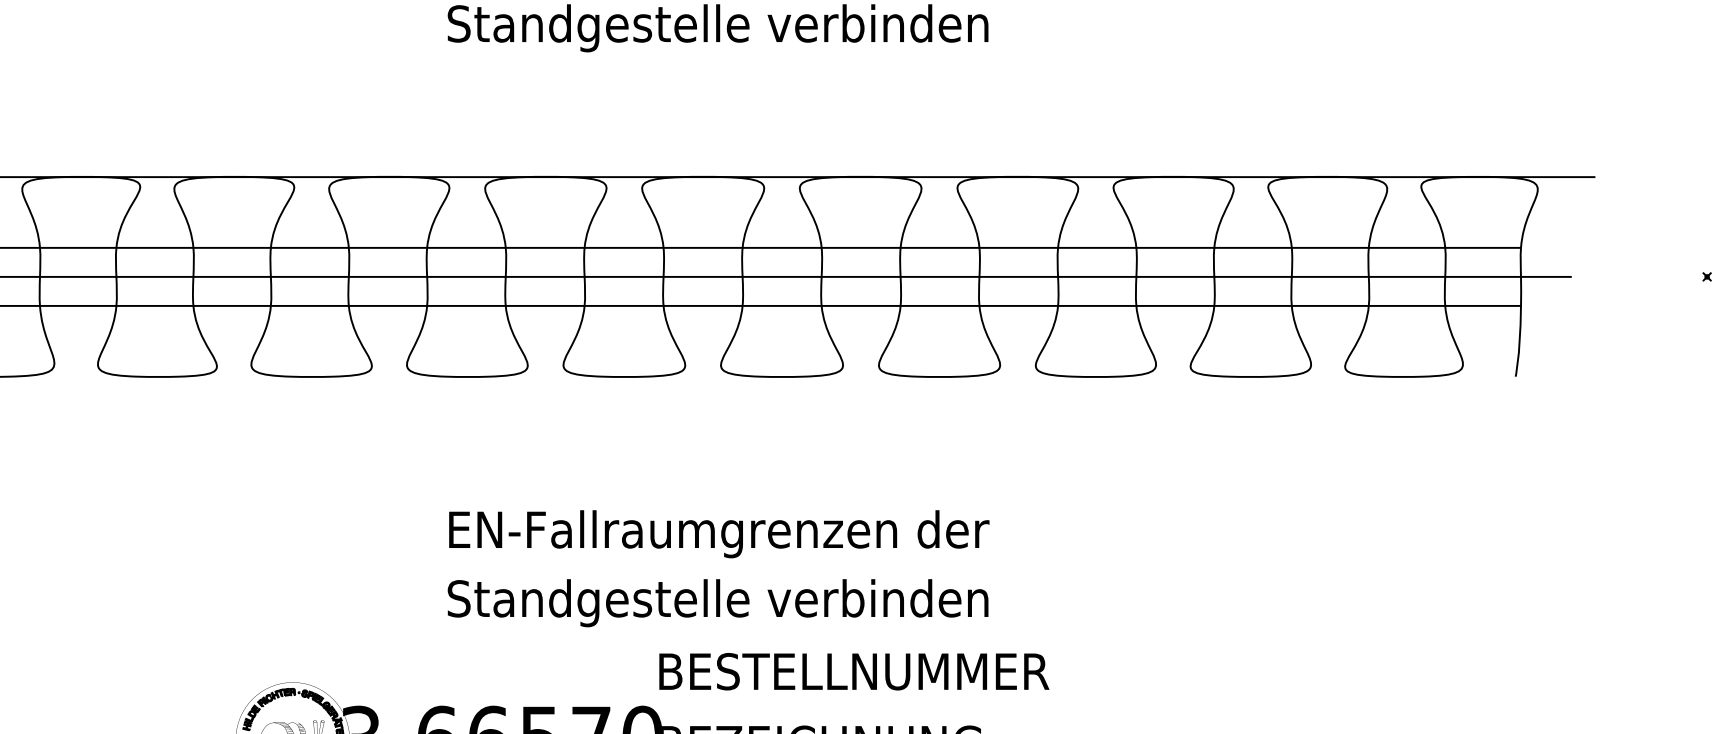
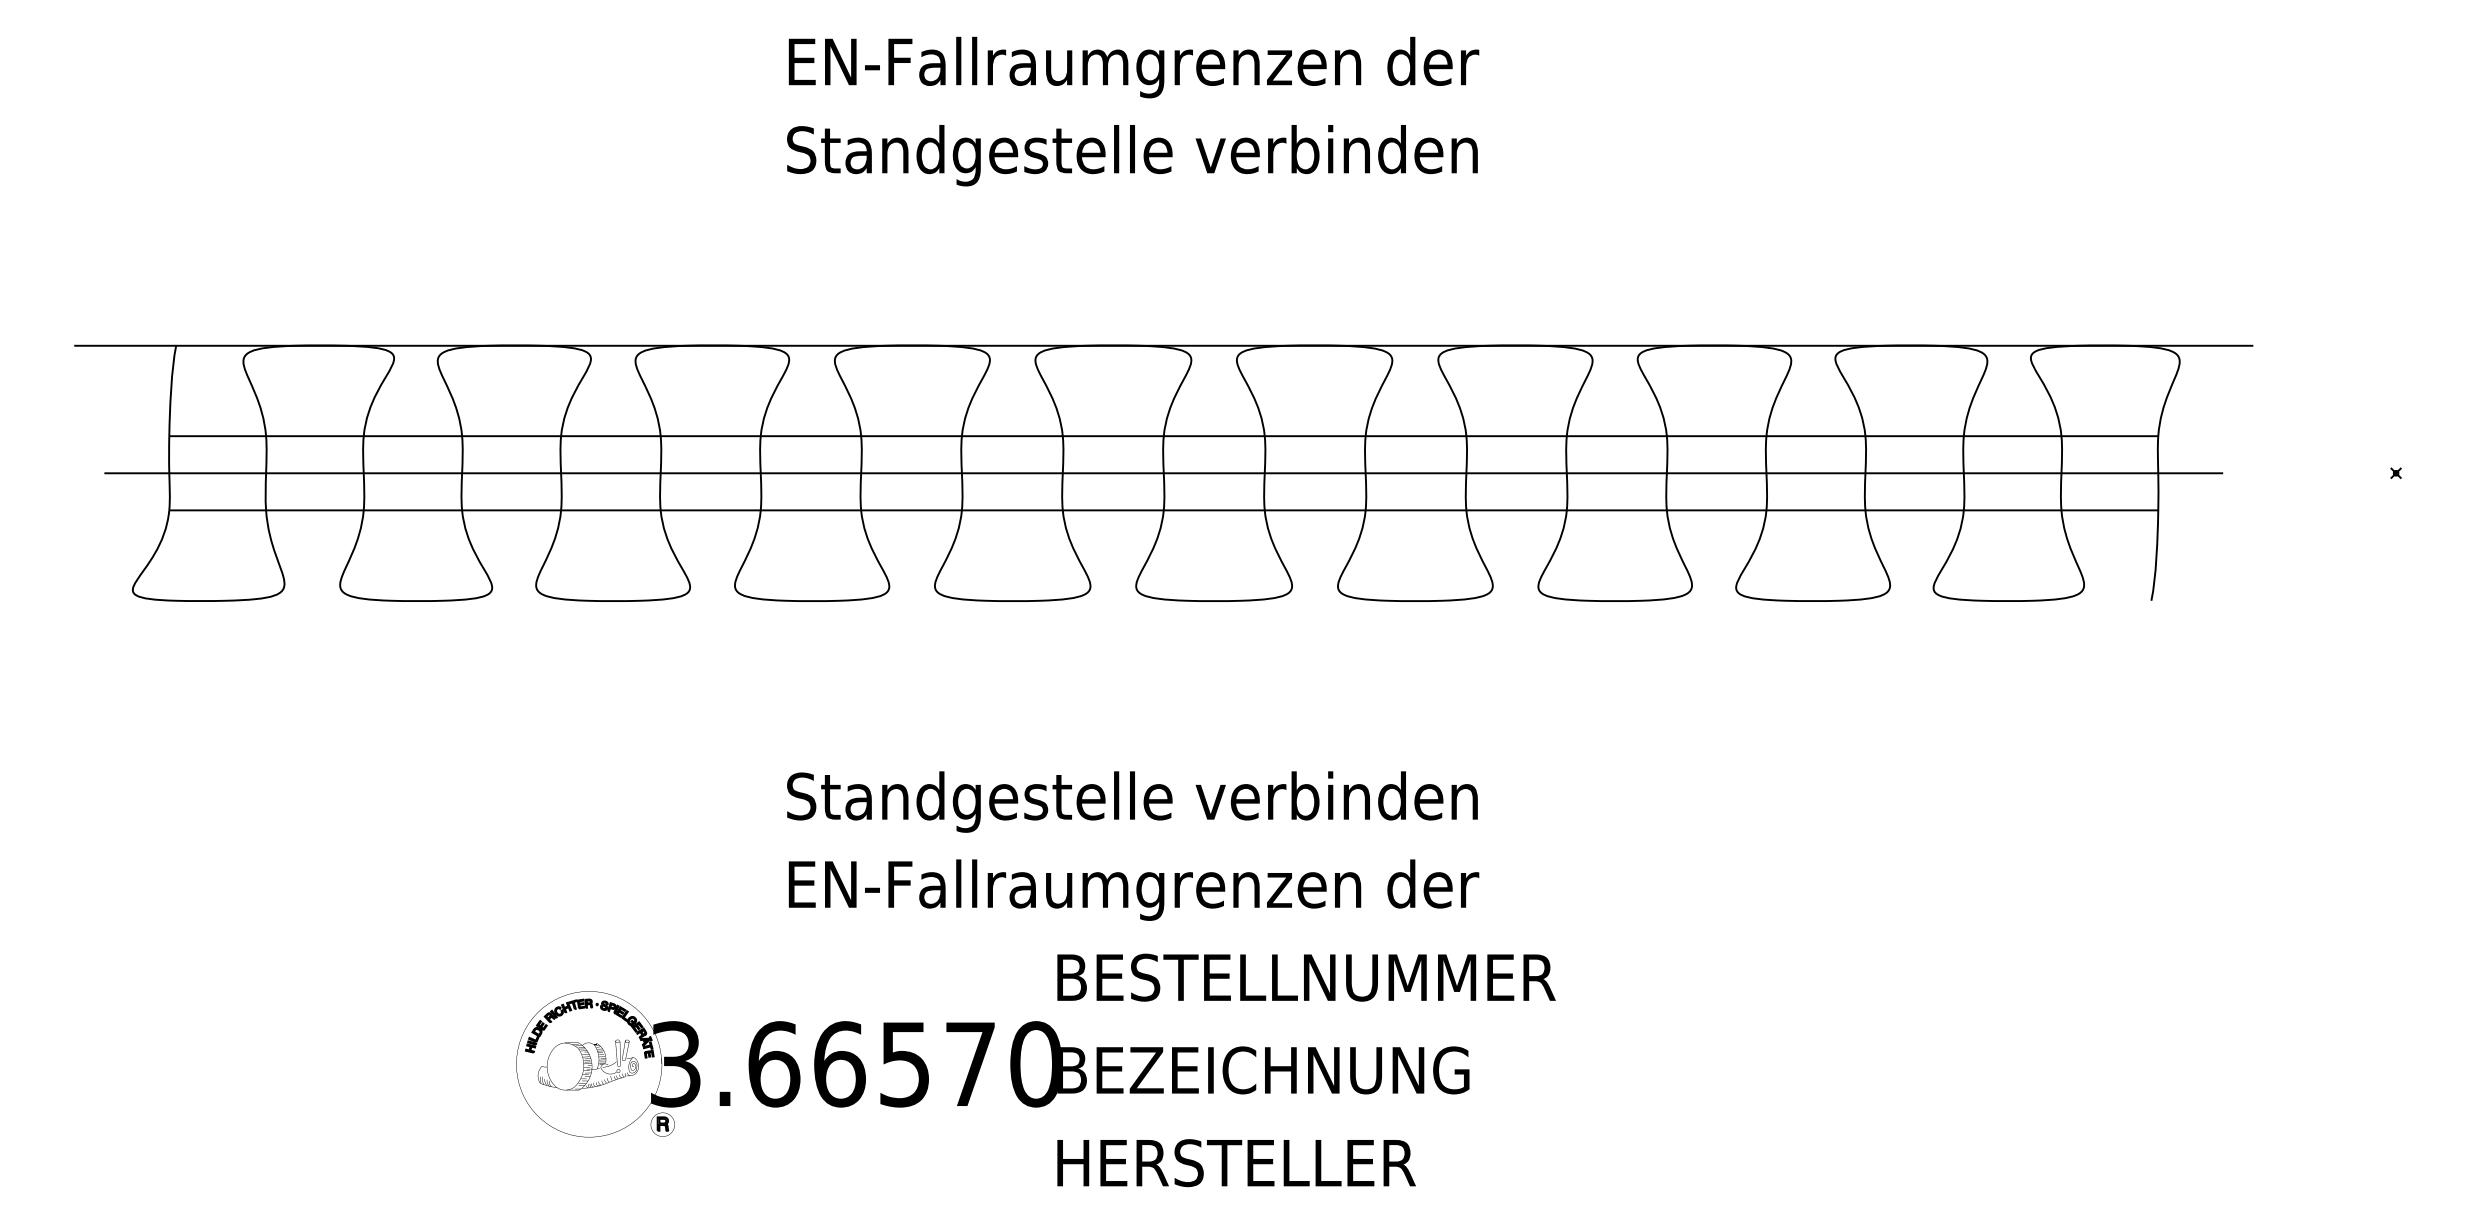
text: (718, 533) -> (1133, 801), EN-Fallraumgrenzen der -> Standgestelle verbinden
text: (718, 602) -> (1133, 889), Standgestelle verbinden -> EN-Fallraumgrenzen der

